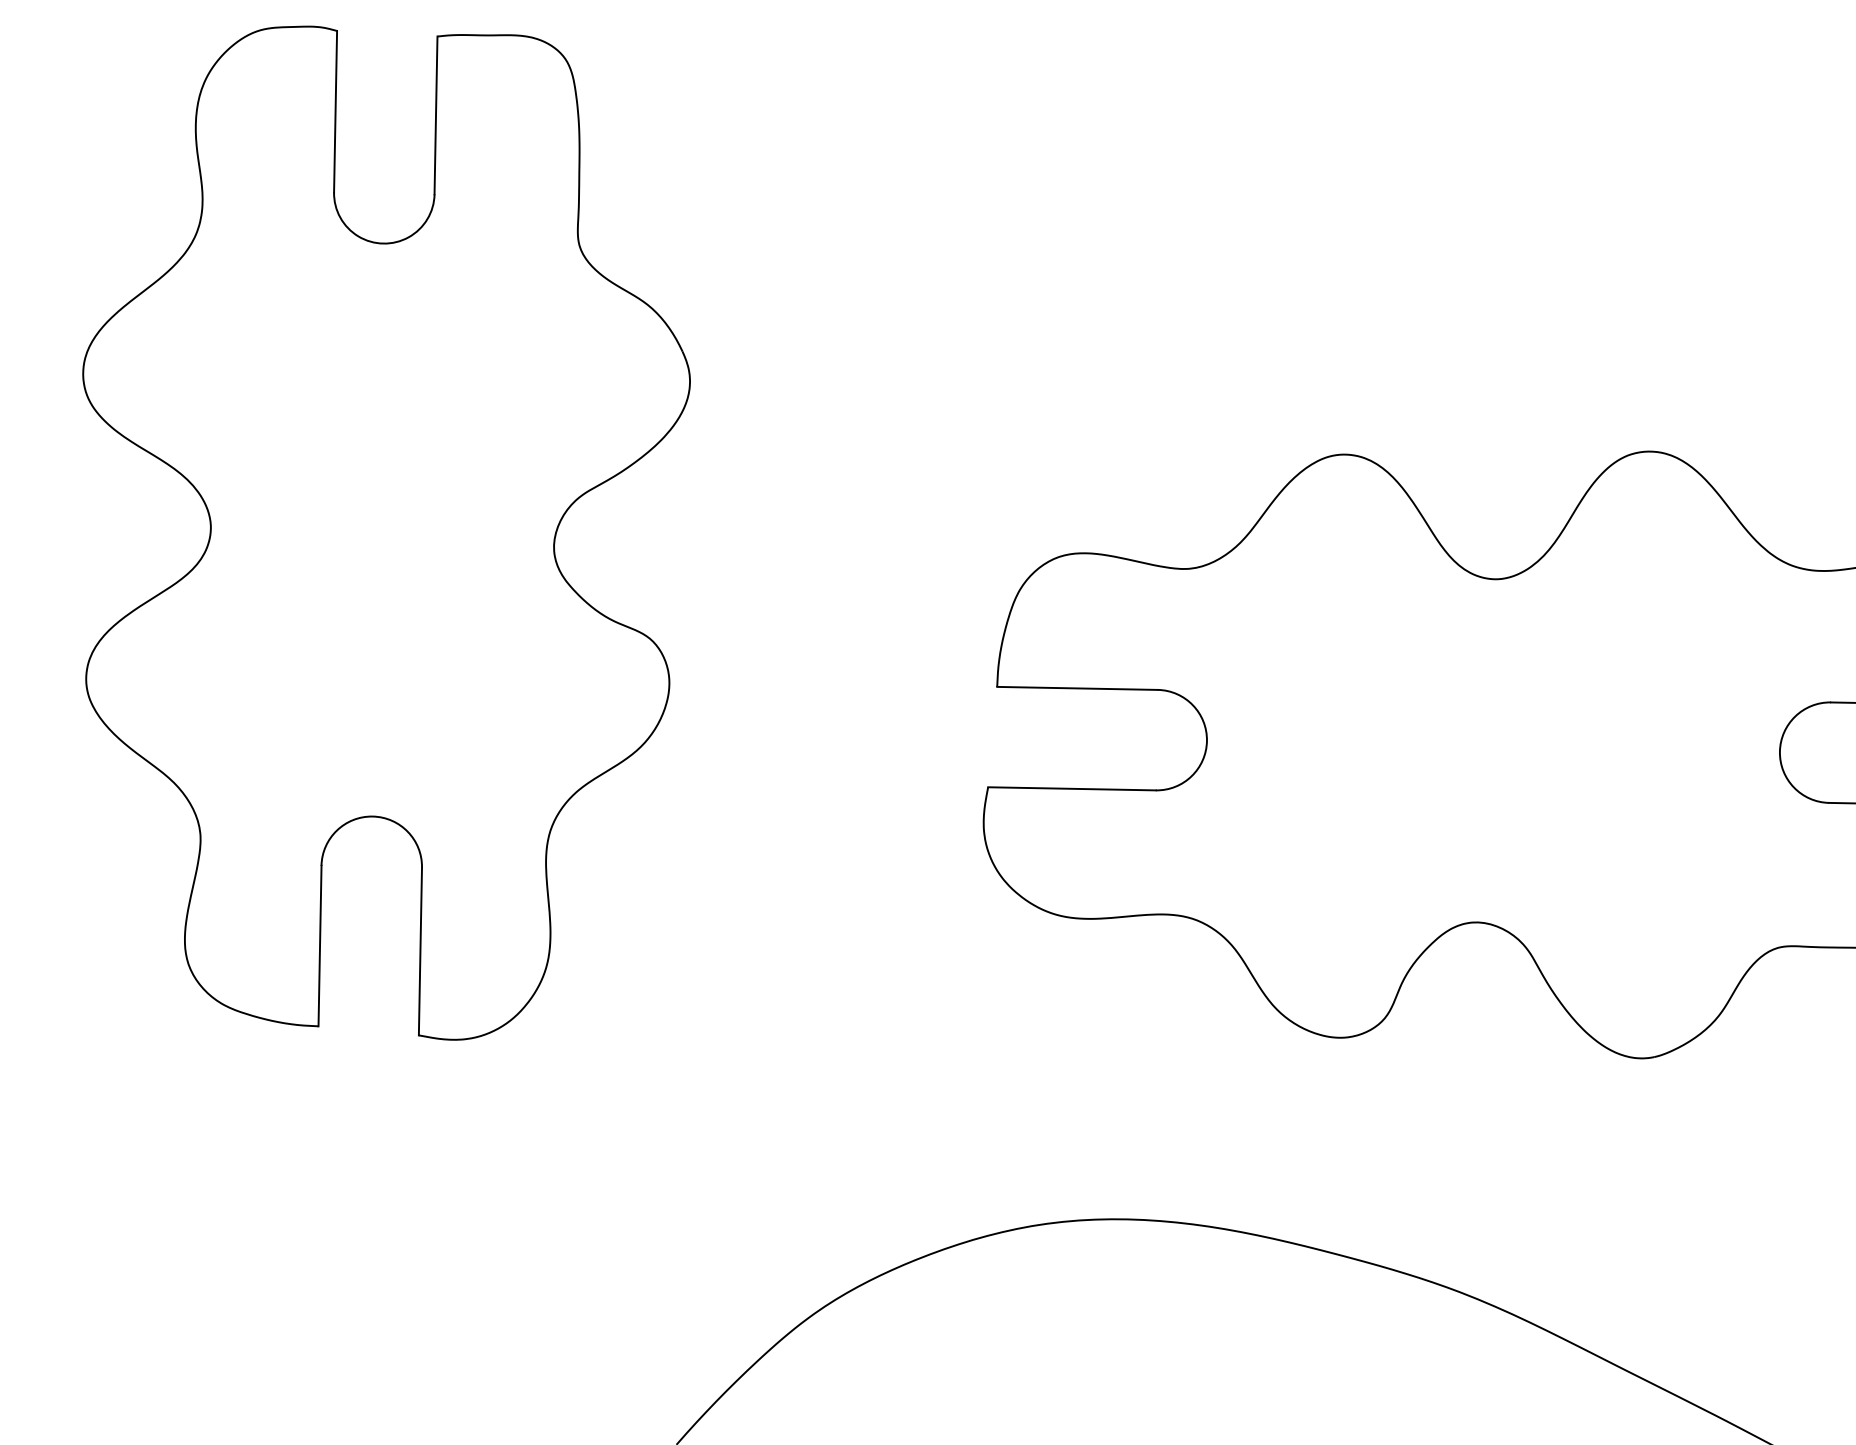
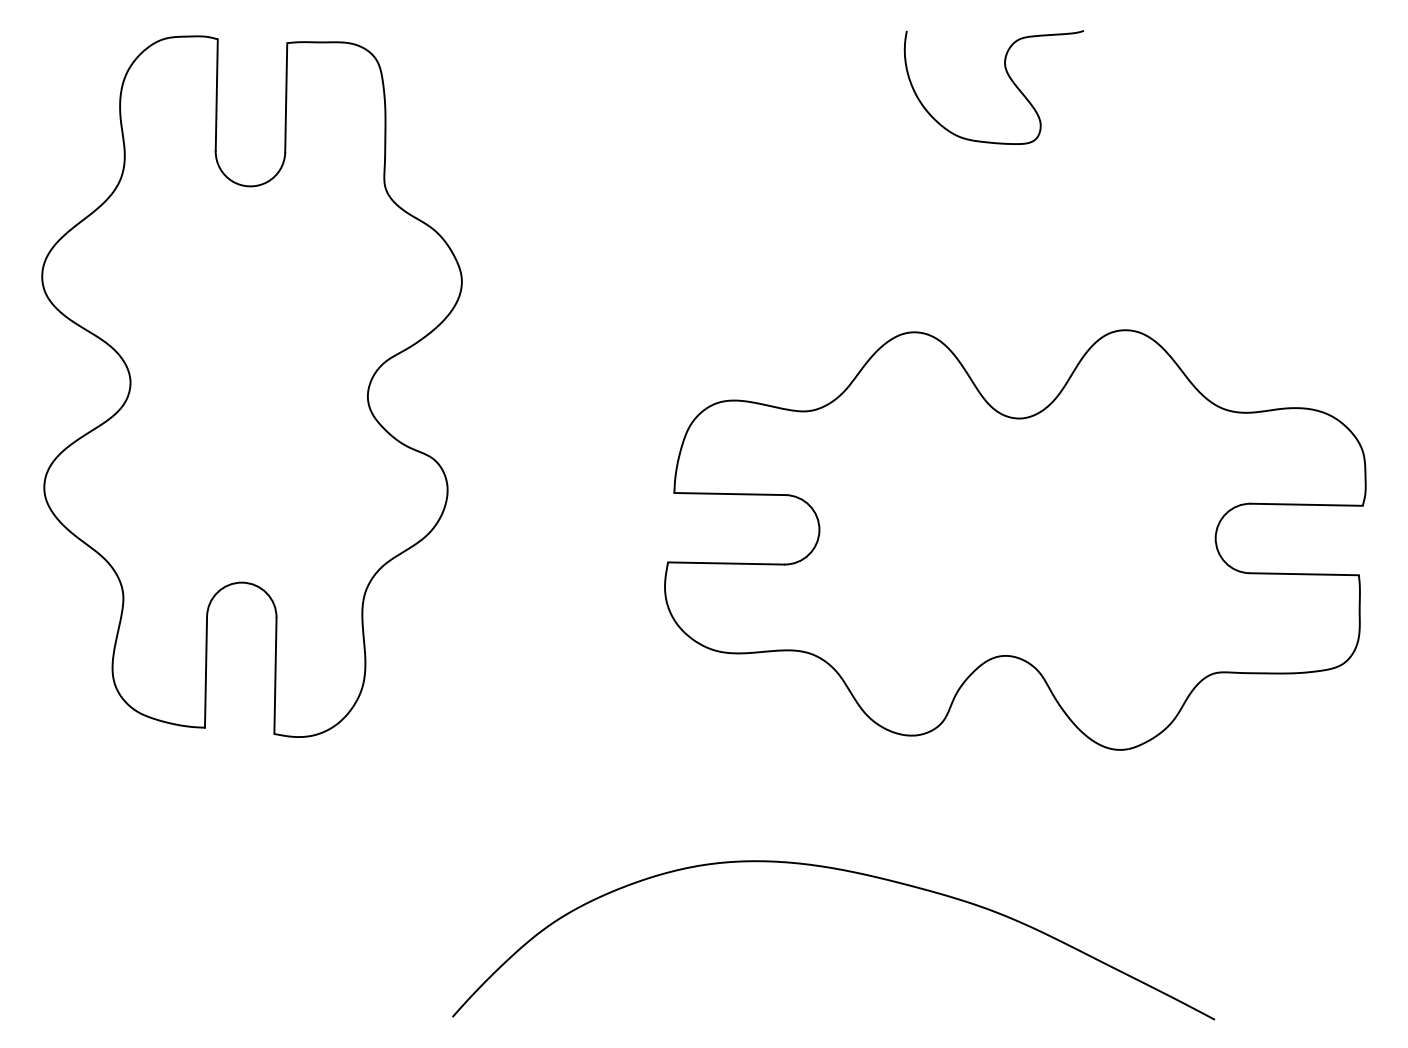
curve: (1480, 86) -> (1008, 77), added

